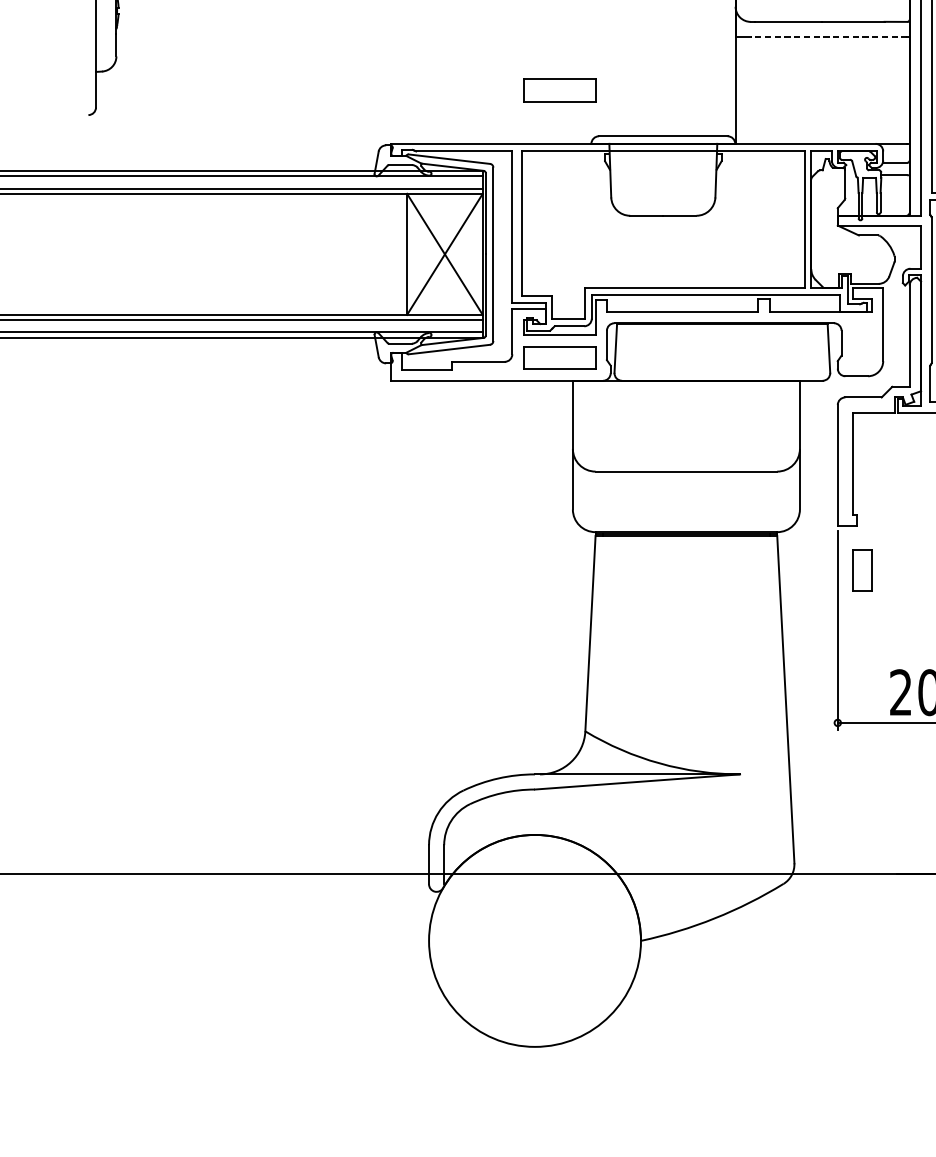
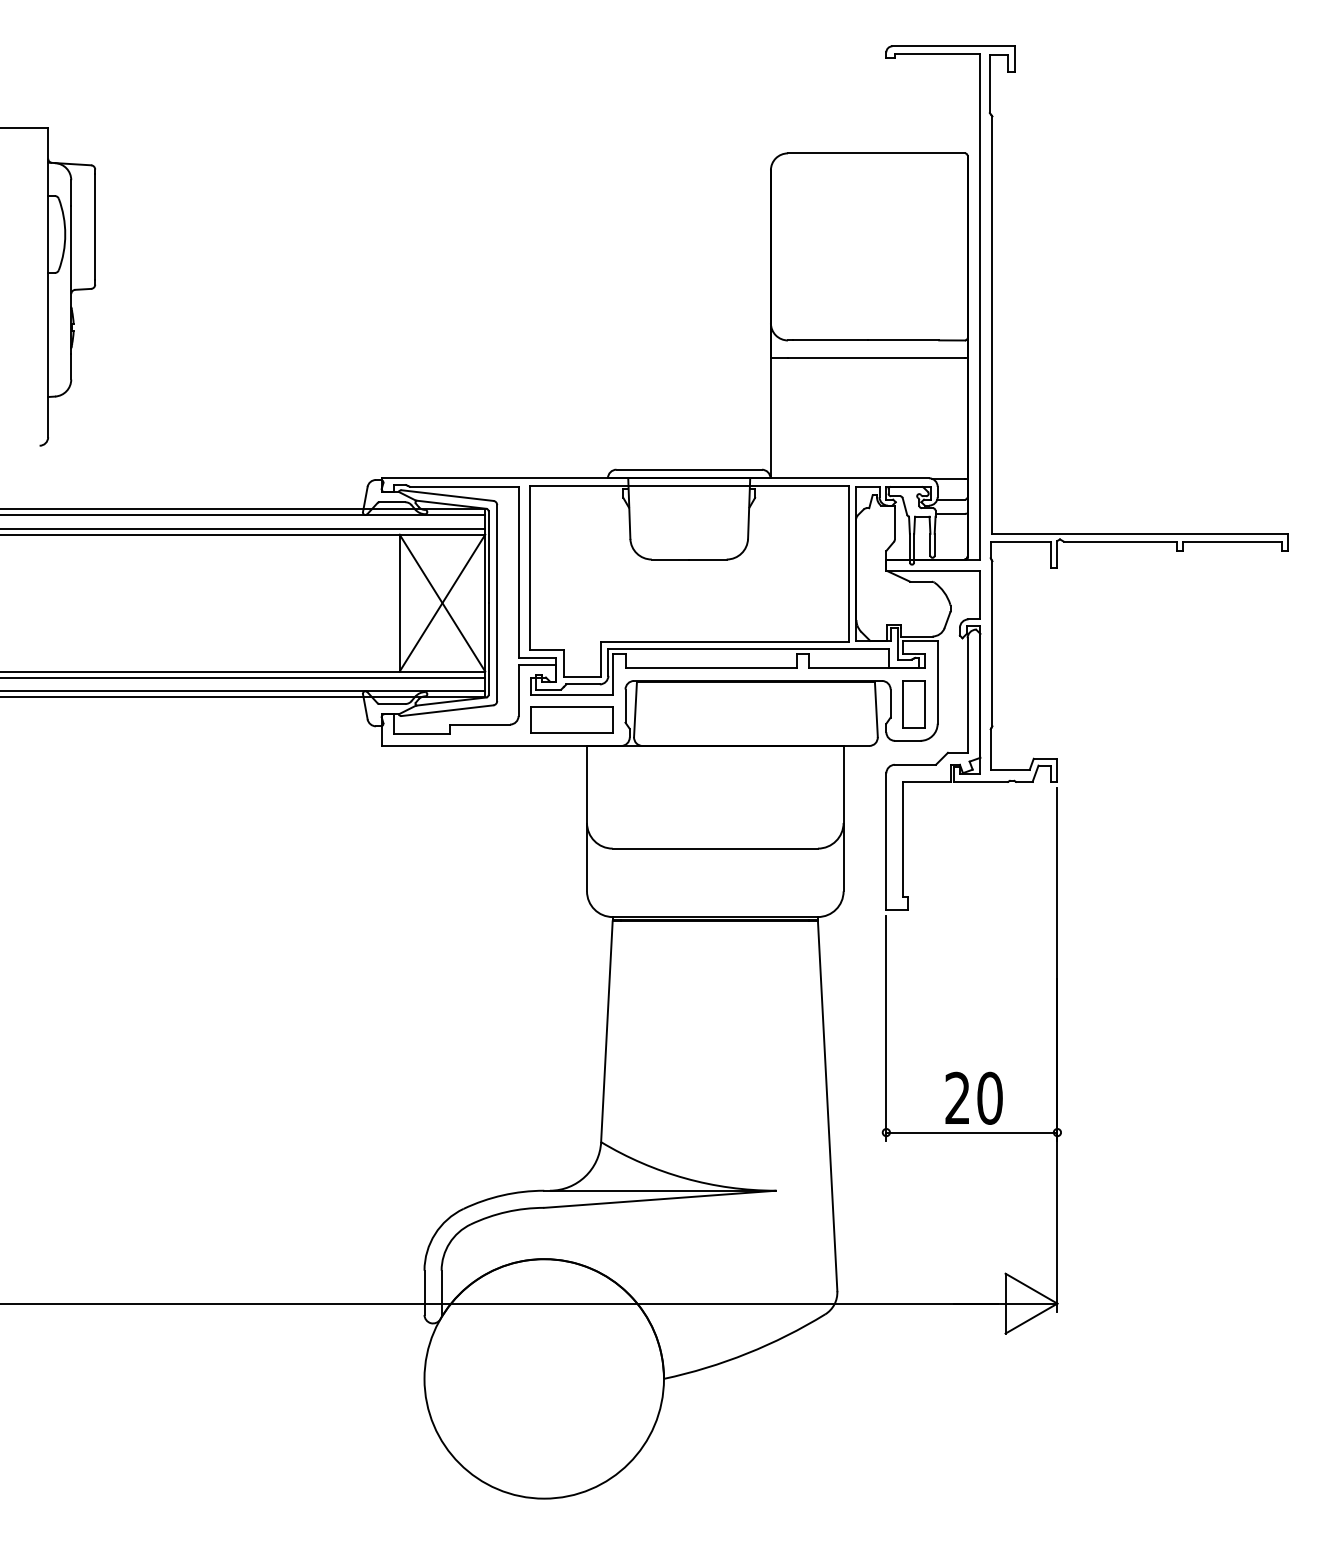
line: (829, 36) -> (876, 357), dashed -> solid
part: (559, 90) -> (571, 417), removed
part: (861, 570) -> (913, 704), moved

